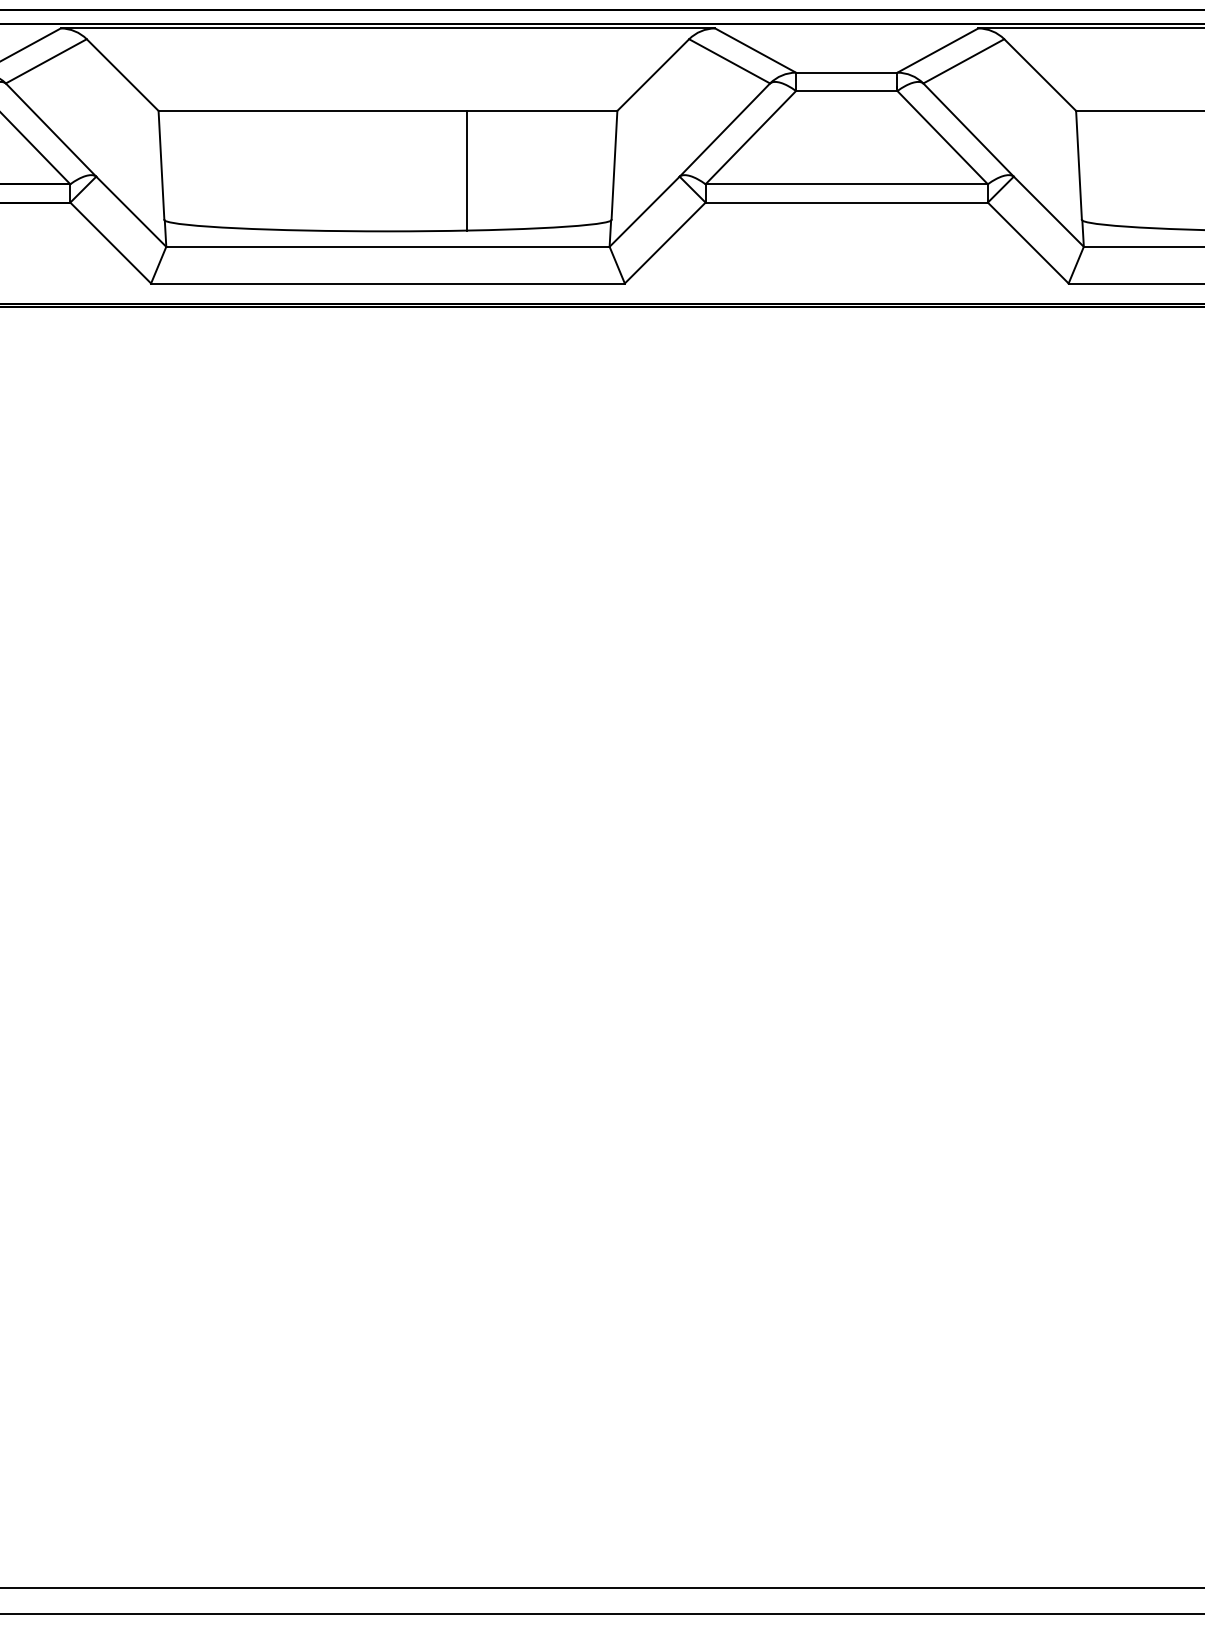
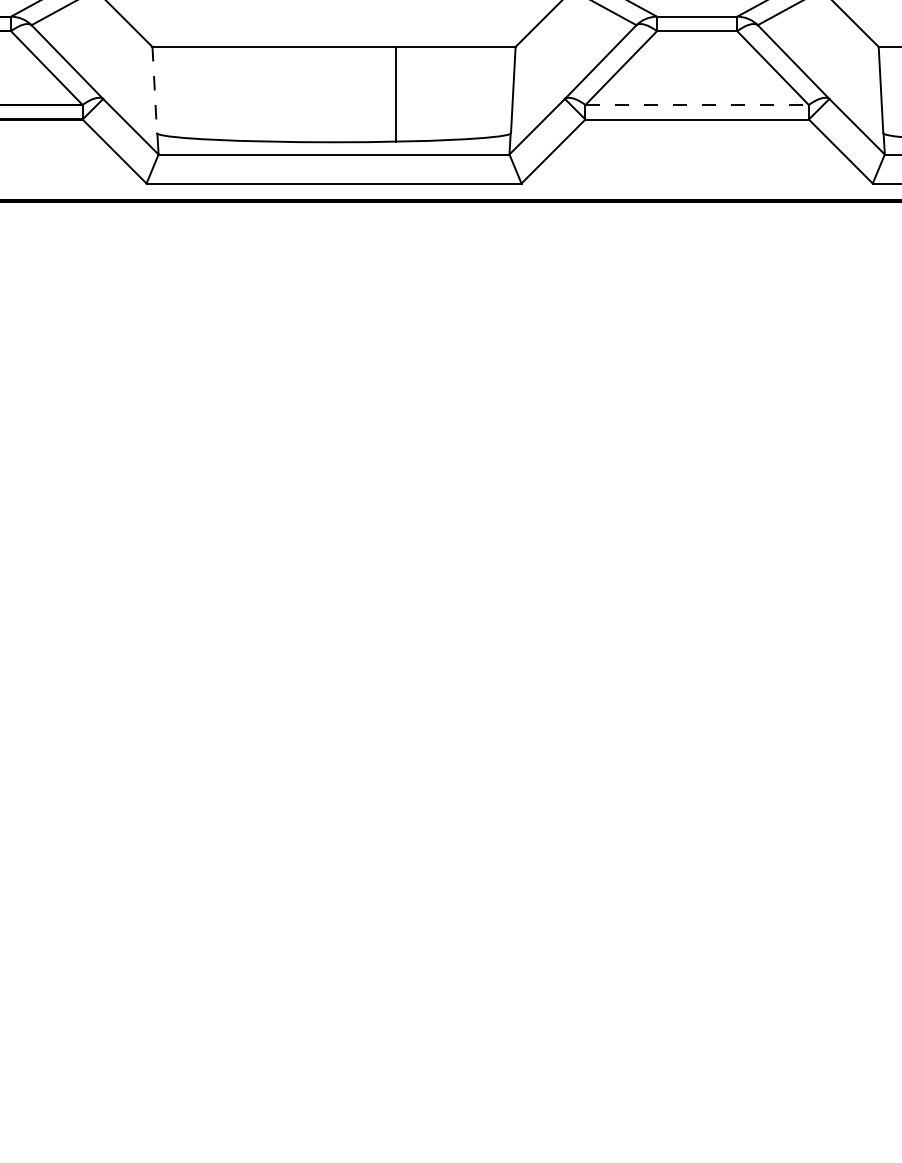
line: (161, 165) -> (154, 90), solid -> dashed
line: (847, 184) -> (697, 105), solid -> dashed

